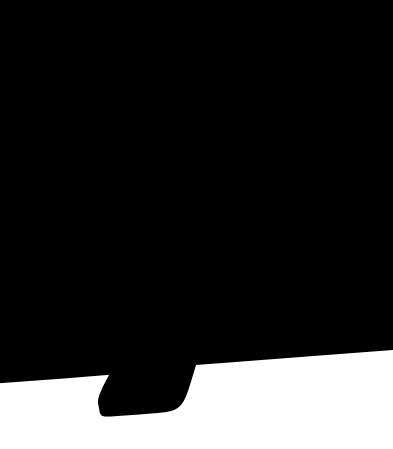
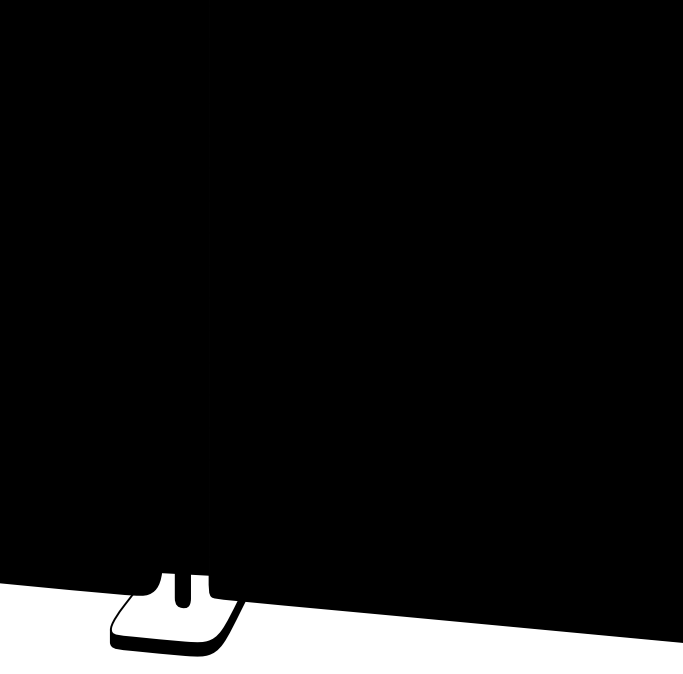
fill: (143, 377) -> (174, 607), removed

